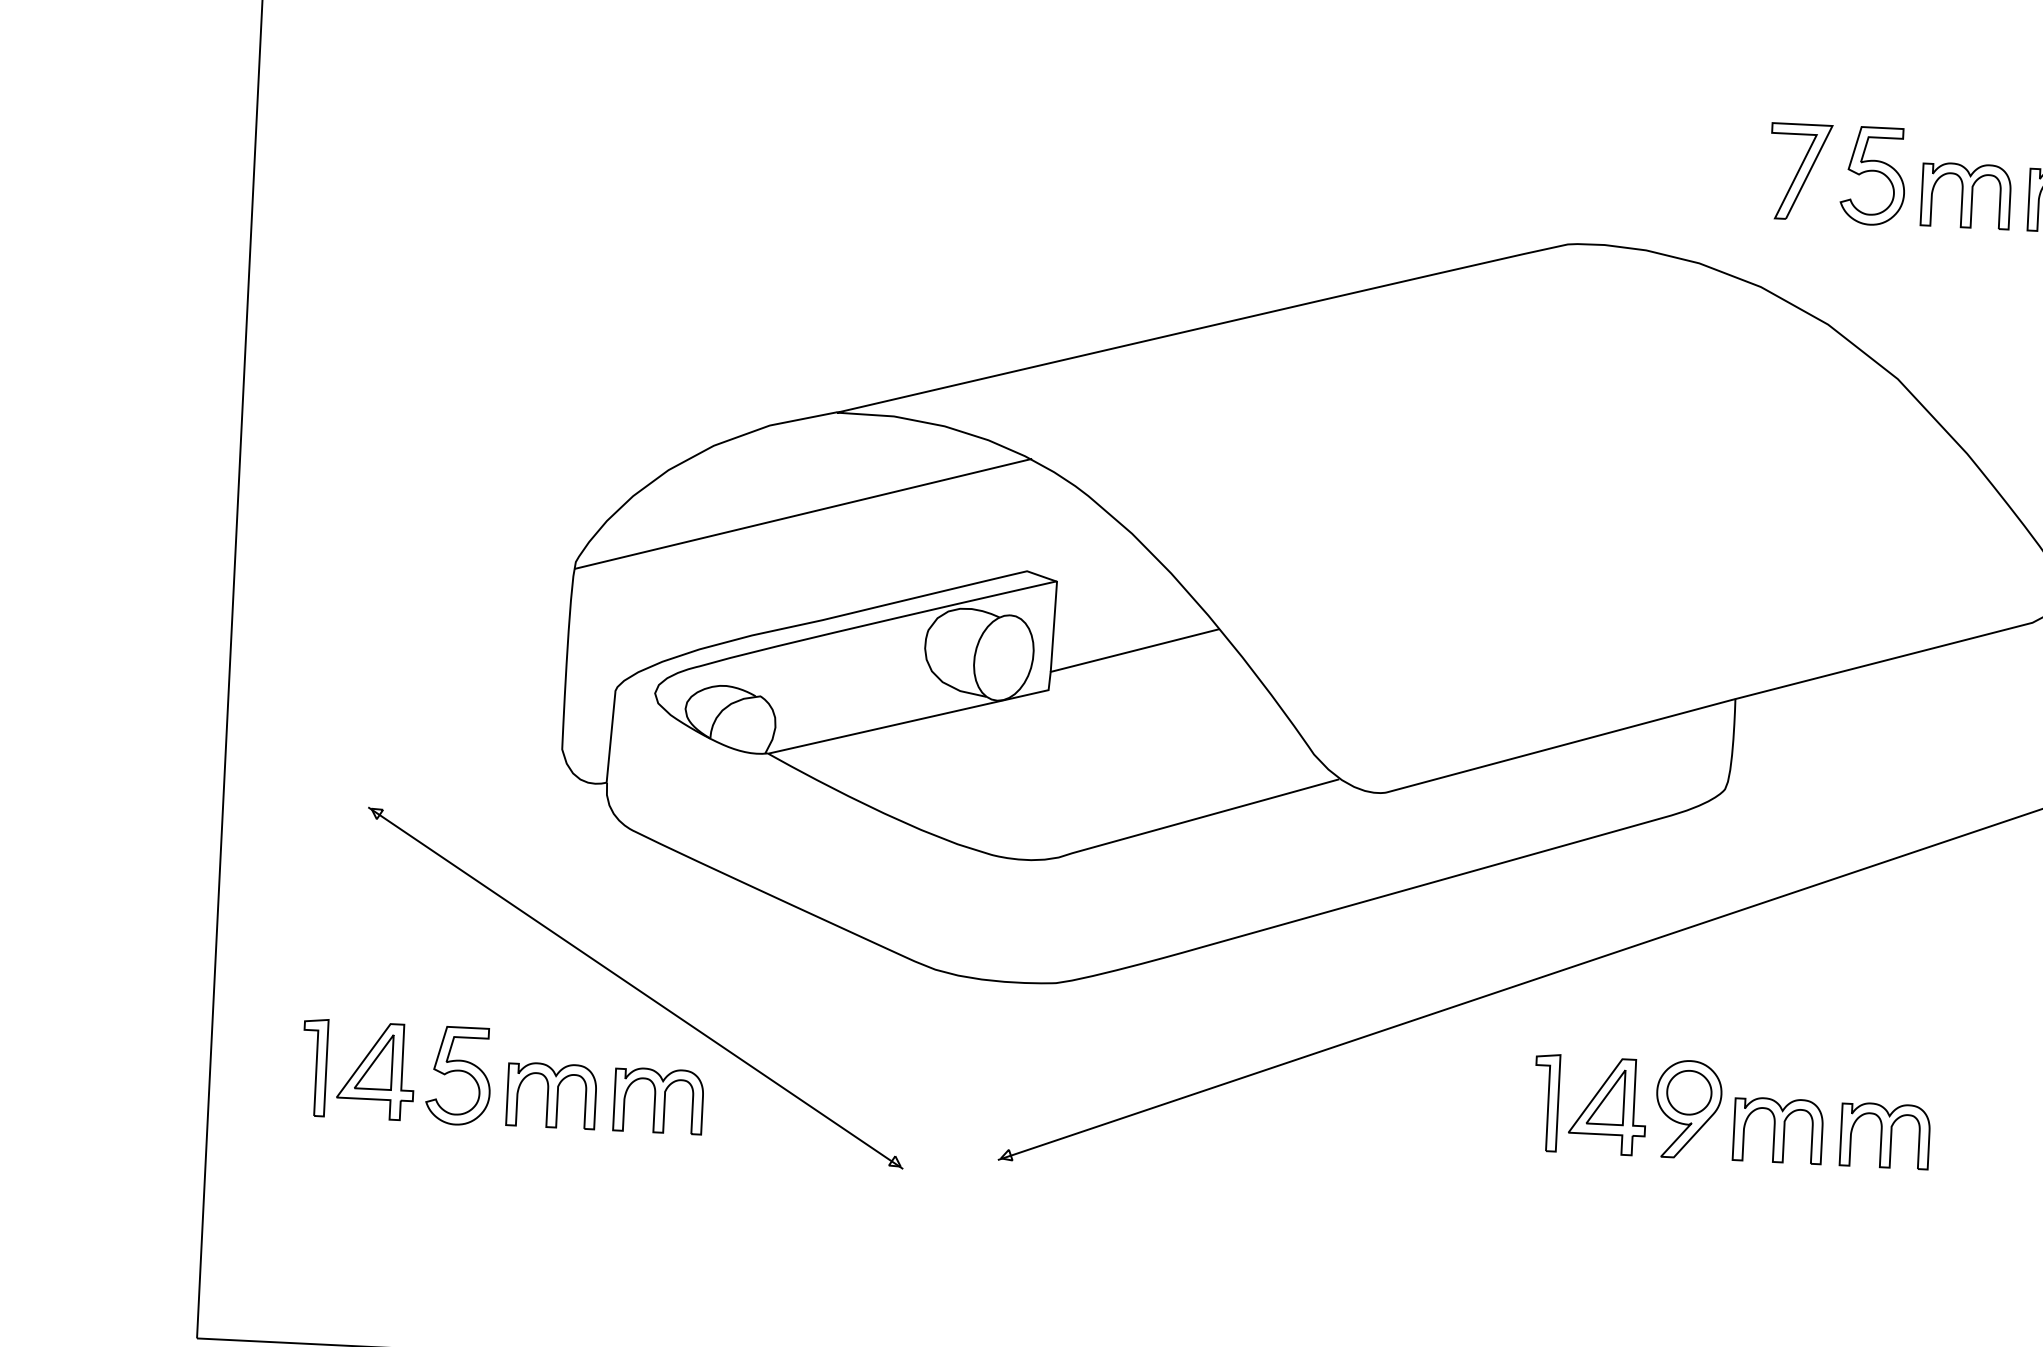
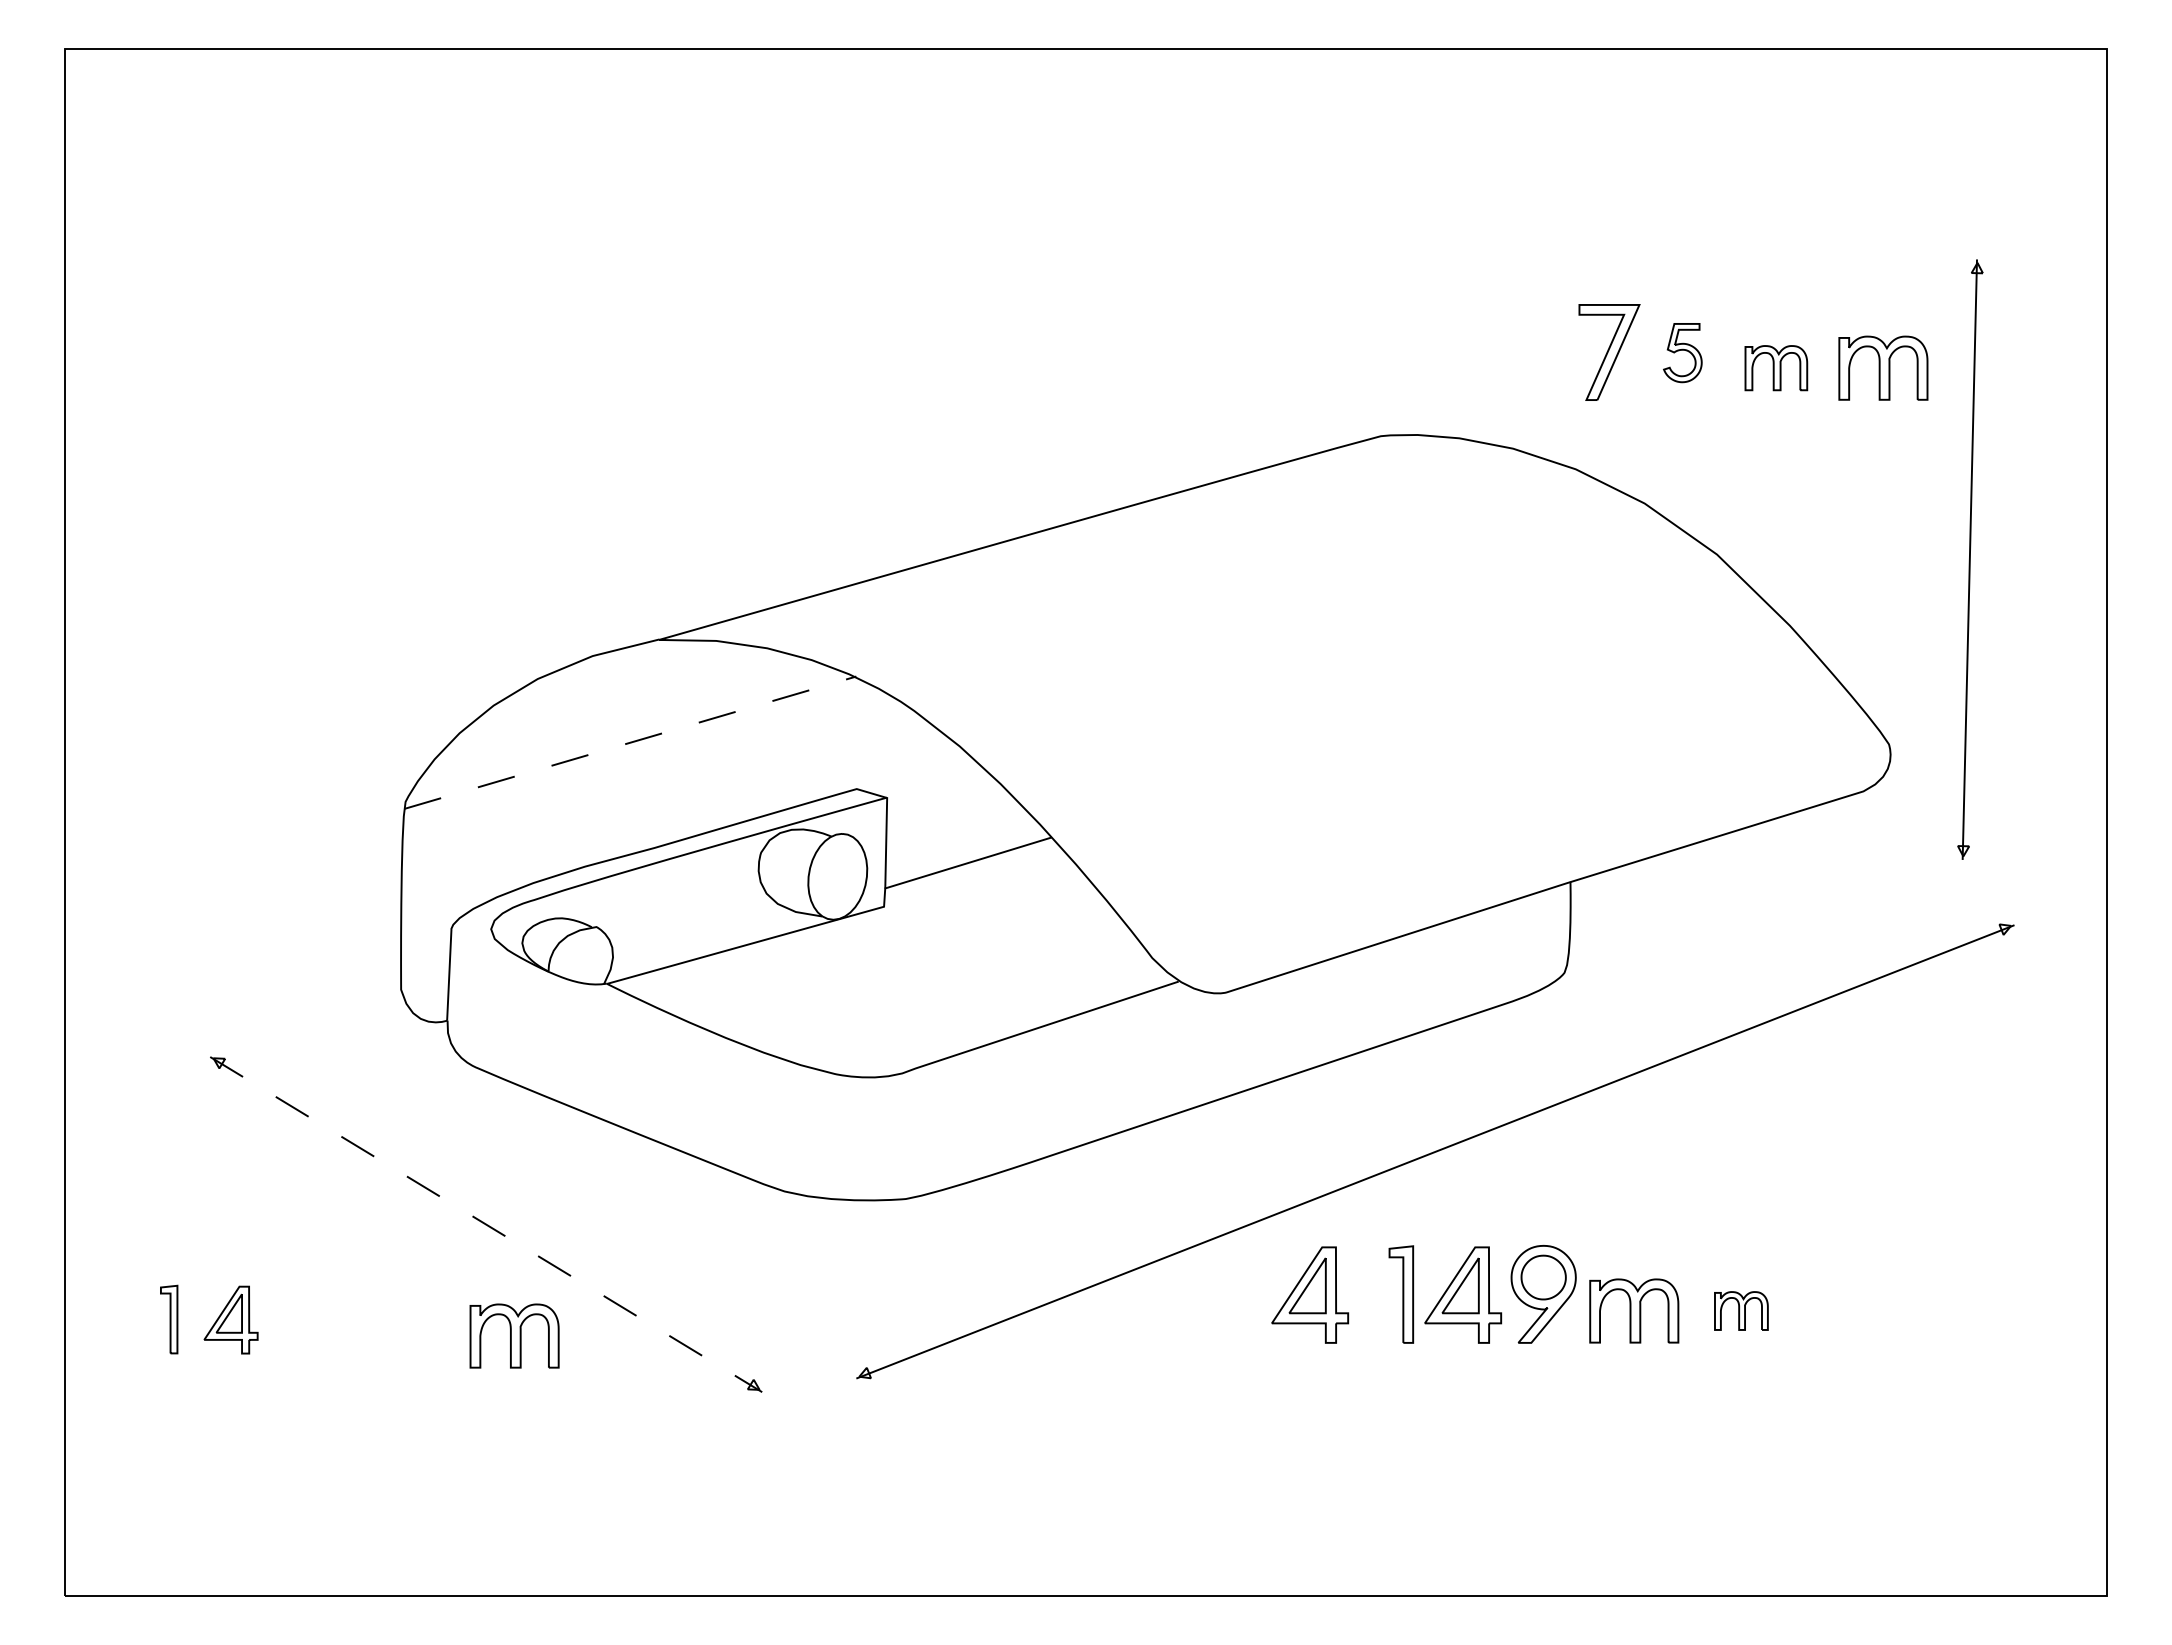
part: (1873, 175) -> (1682, 352), size x0.6
part: (1966, 195) -> (1776, 367), size x0.7
line: (803, 513) -> (630, 742), solid -> dashed
line: (636, 988) -> (486, 1224), solid -> dashed
part: (313, 1067) -> (168, 1319), size x0.7
part: (375, 1070) -> (230, 1319), size x0.7
part: (458, 1075) -> (313, 1320), removed
part: (551, 1095) -> (407, 1335), removed
part: (1455, 1098) -> (1310, 1294), added
part: (1885, 1135) -> (1741, 1310), size x0.6

